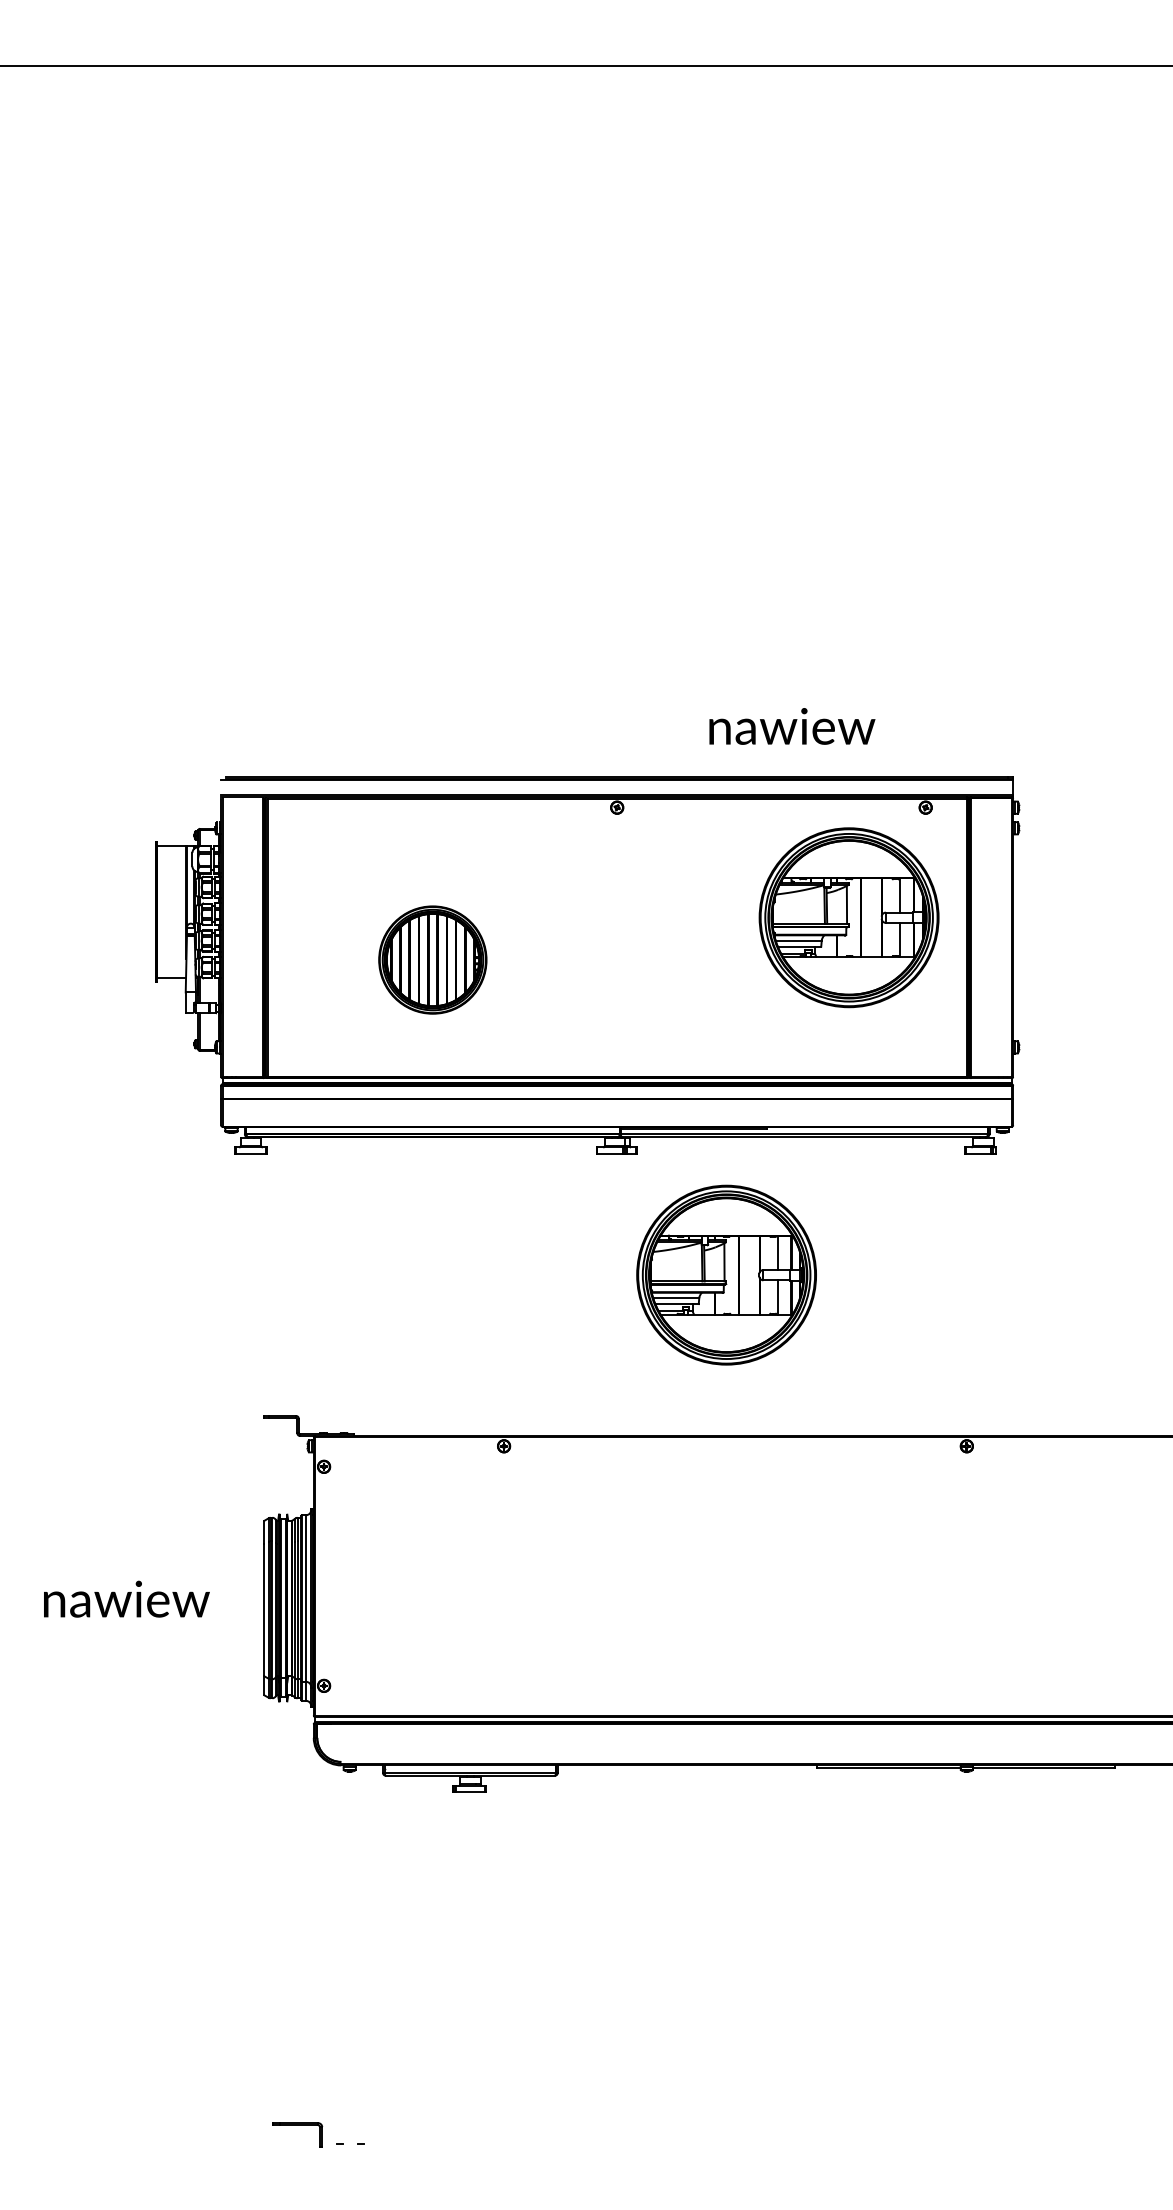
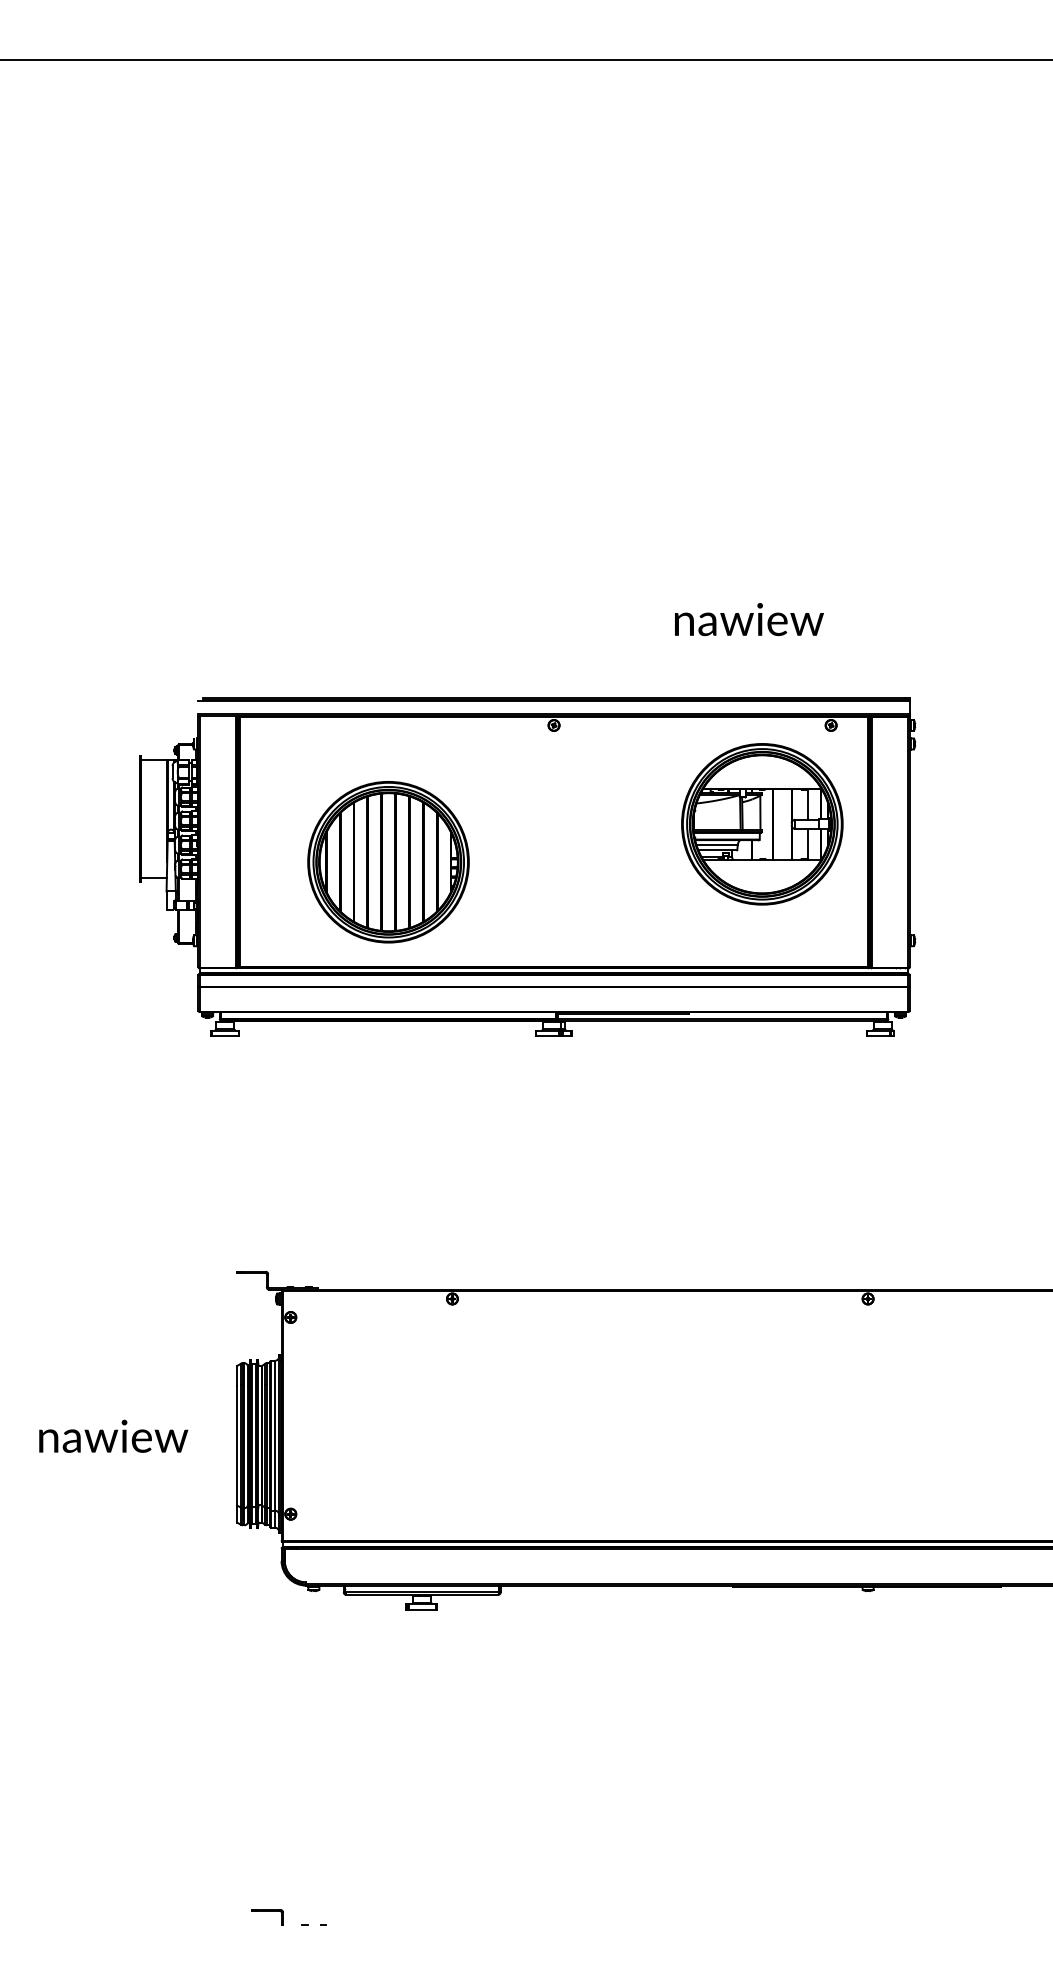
text: (792, 726) -> (749, 619), moved
part: (432, 960) -> (388, 862), size x1.67
part: (726, 1275) -> (652, 1145), removed
part: (298, 2134) -> (267, 1917), size x0.71

